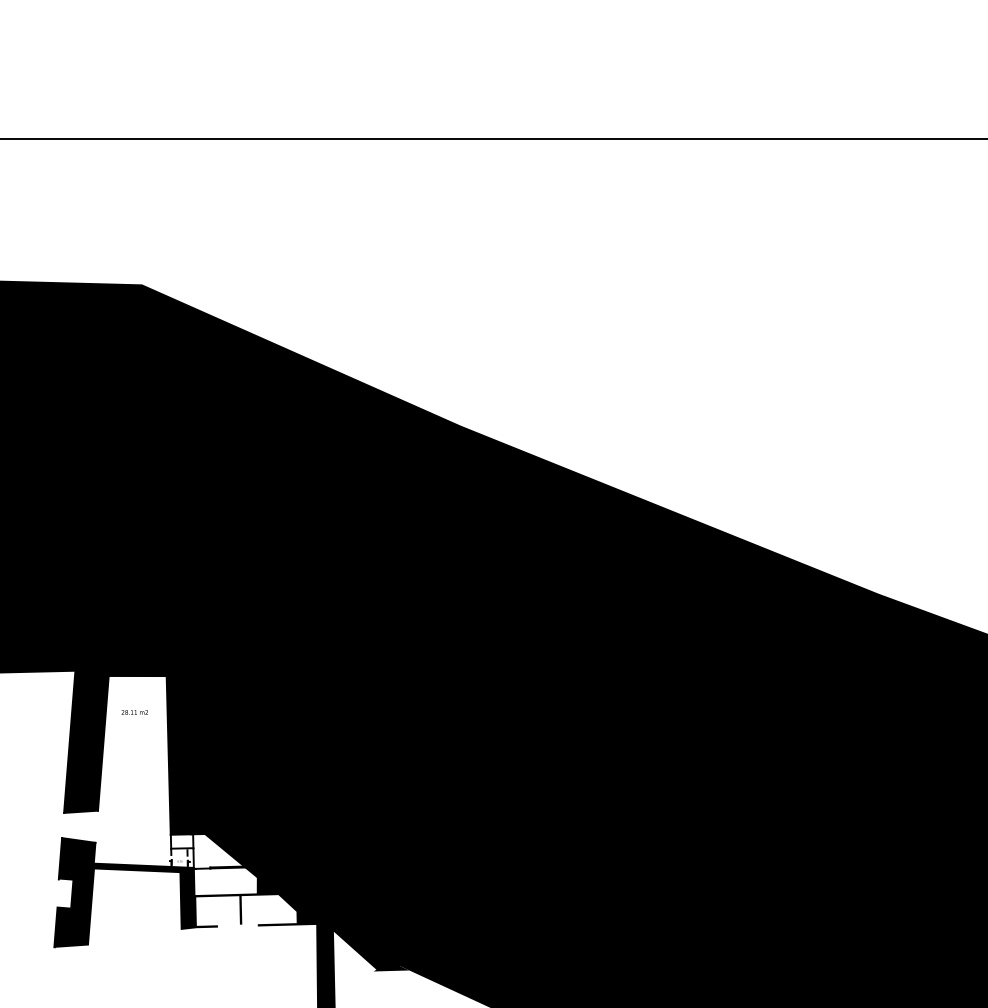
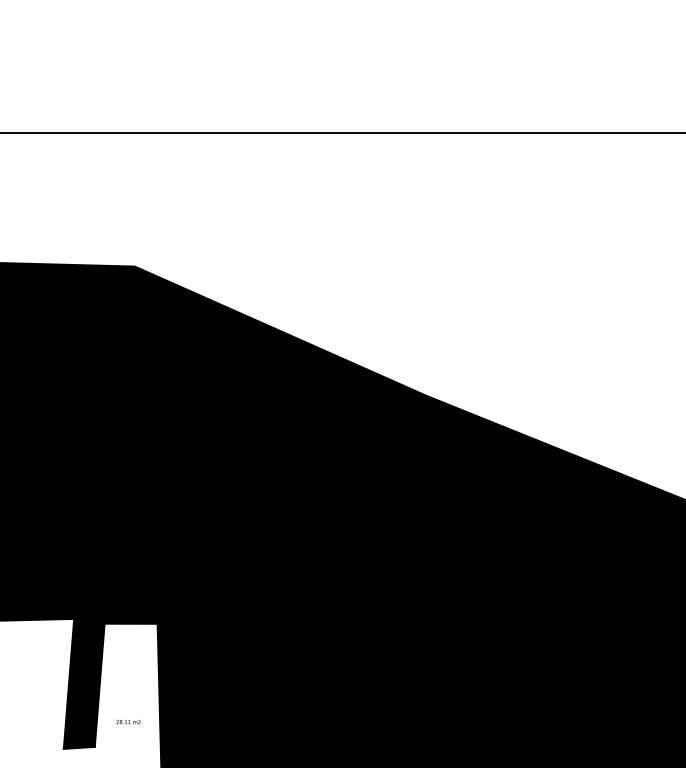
text: (134, 712) -> (128, 722), moved

